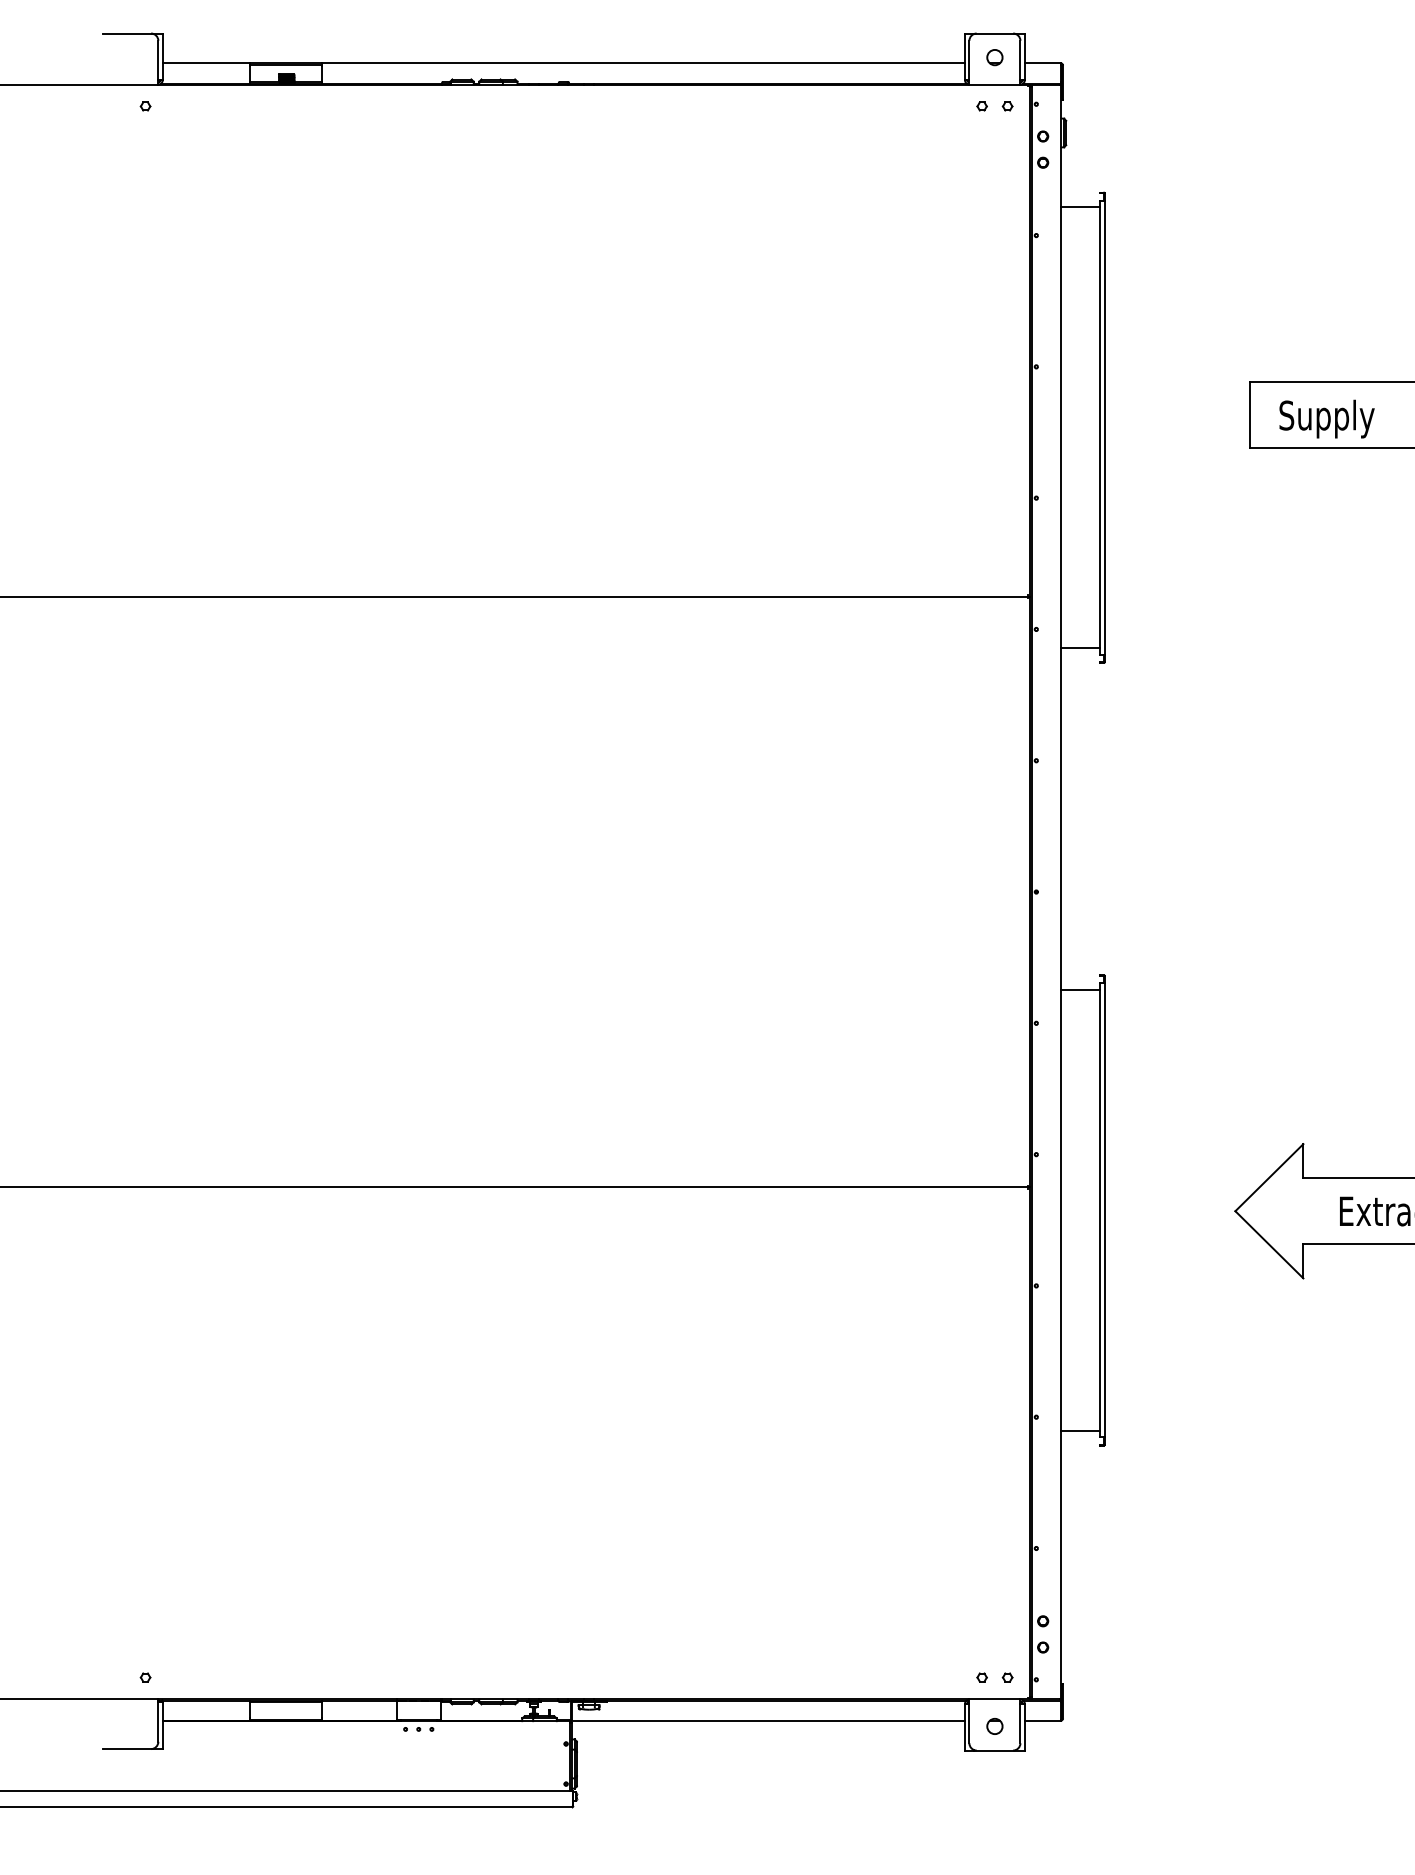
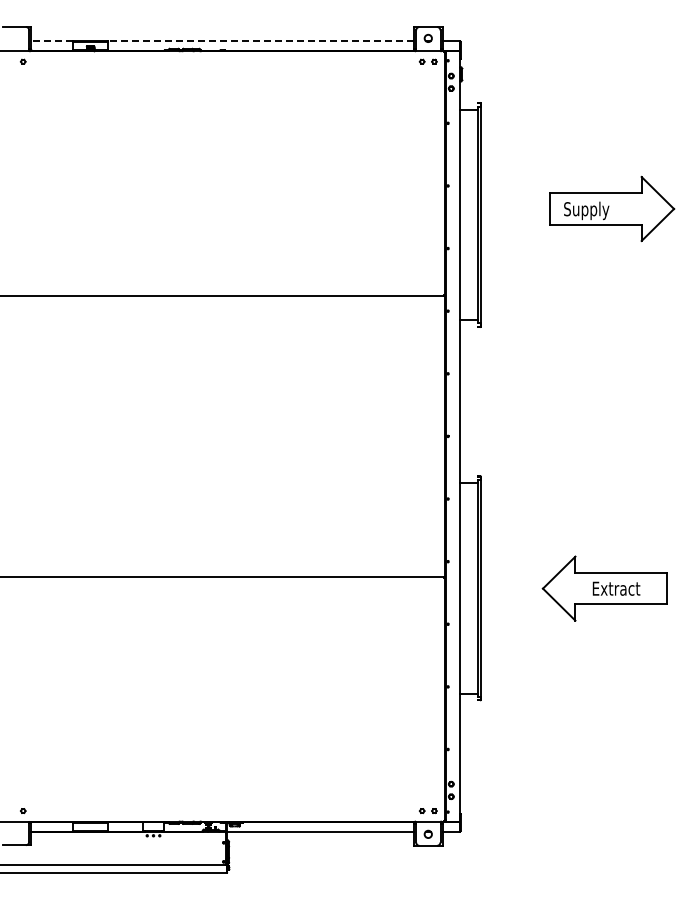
line: (206, 63) -> (52, 41), solid -> dashed
line: (643, 63) -> (260, 41), solid -> dashed

